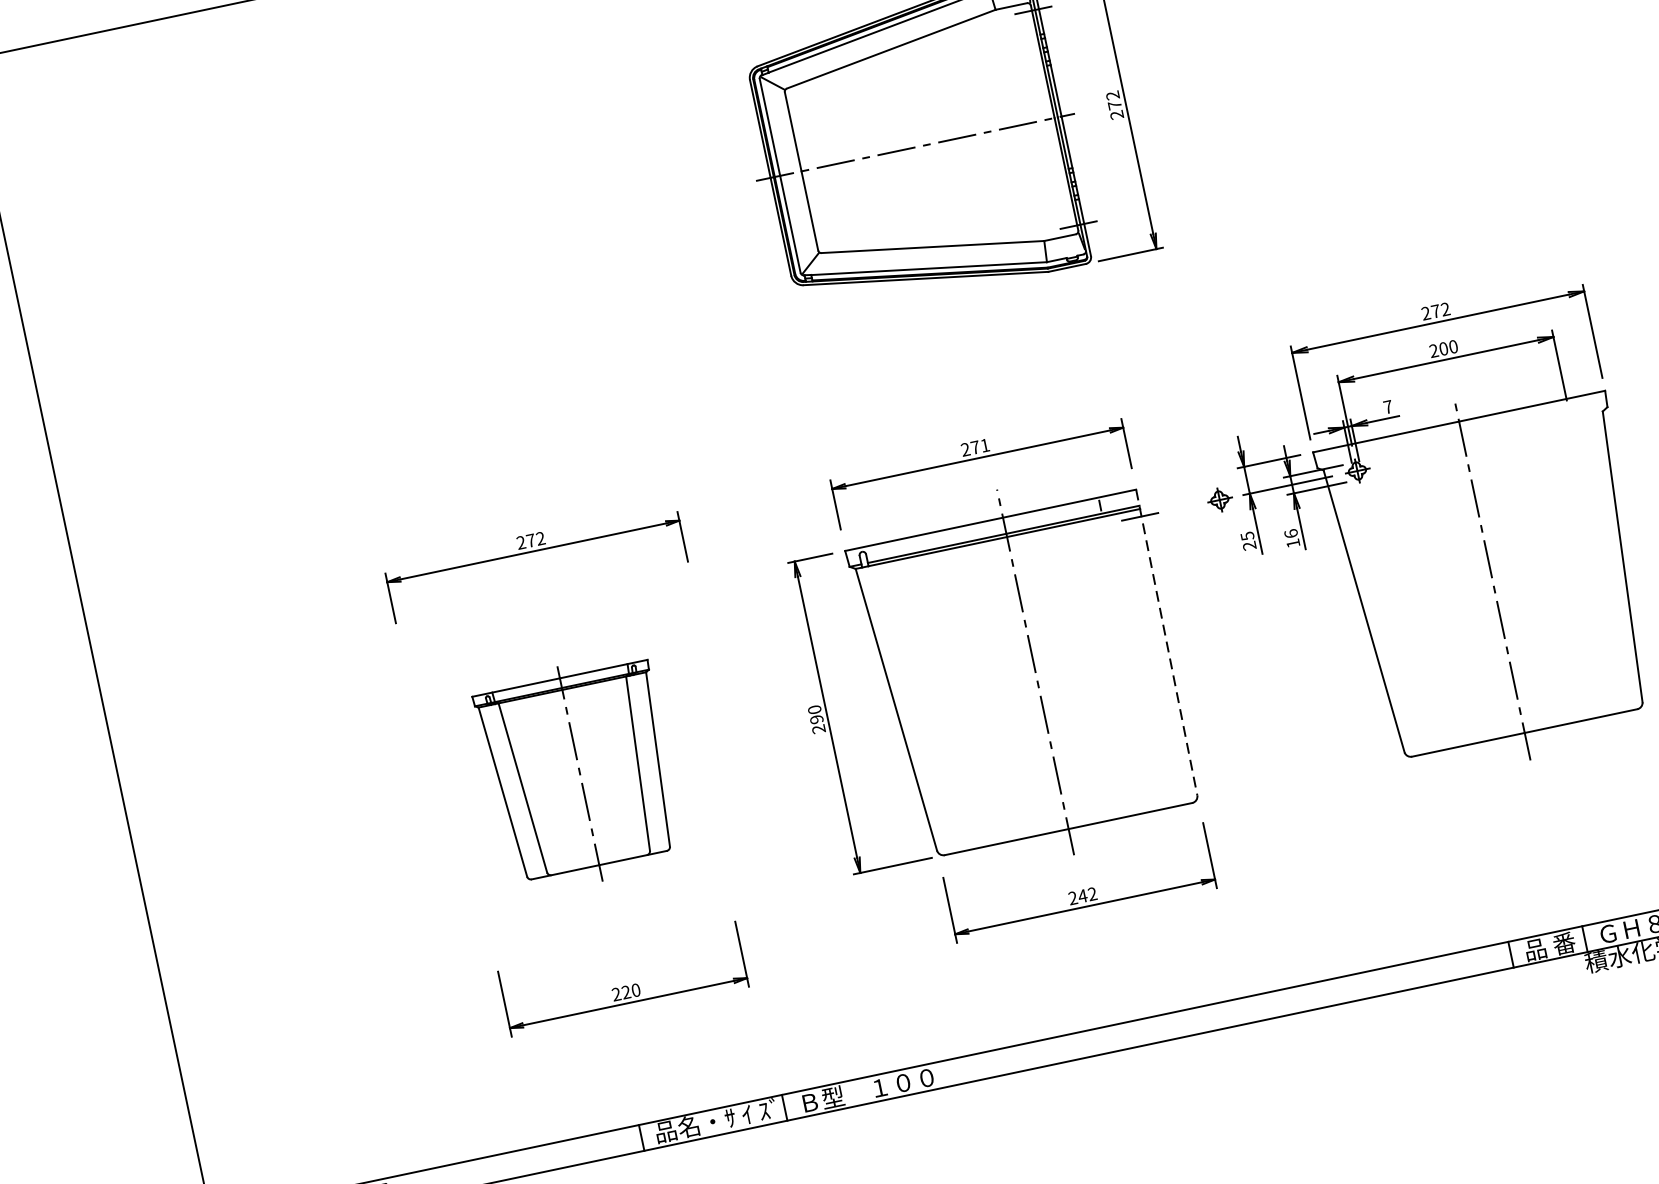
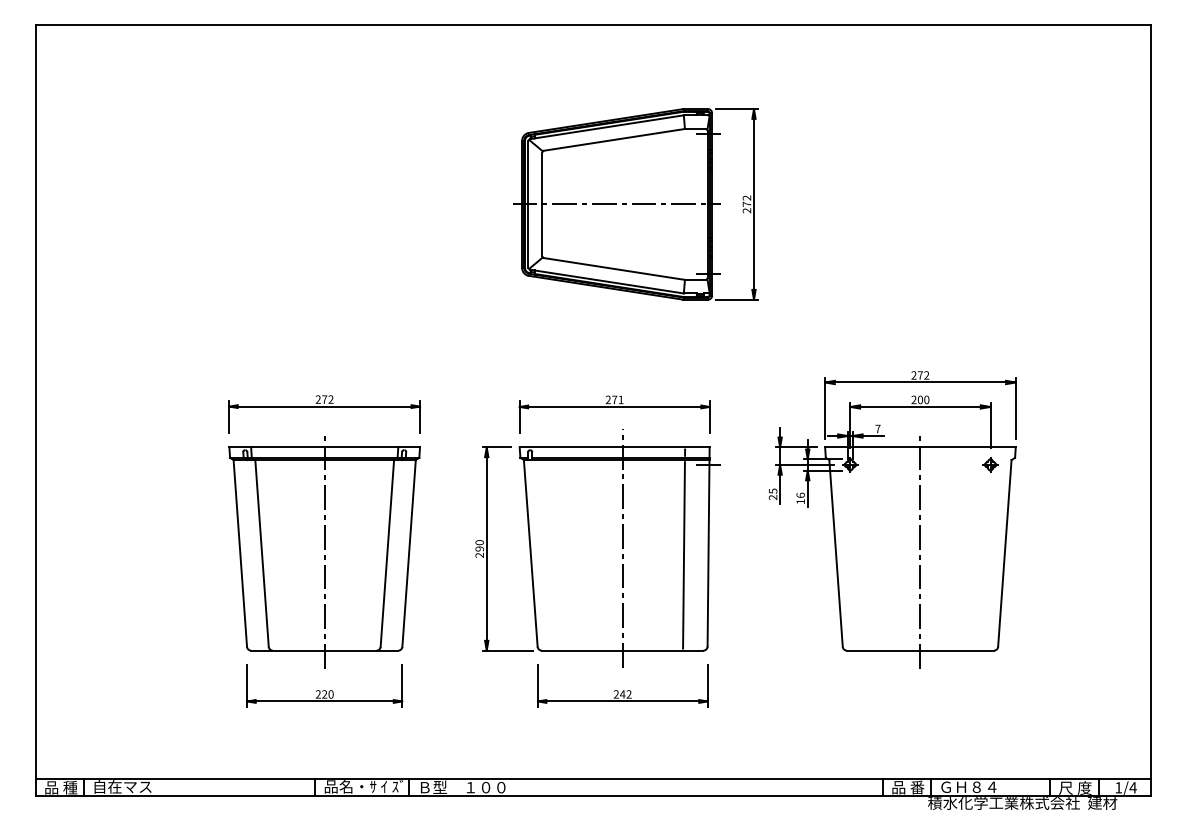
part: (1219, 499) -> (990, 464), moved
line: (1166, 641) -> (708, 546), dashed -> solid
line: (1131, 663) -> (683, 555), added
part: (580, 774) -> (324, 552), size x1.67

